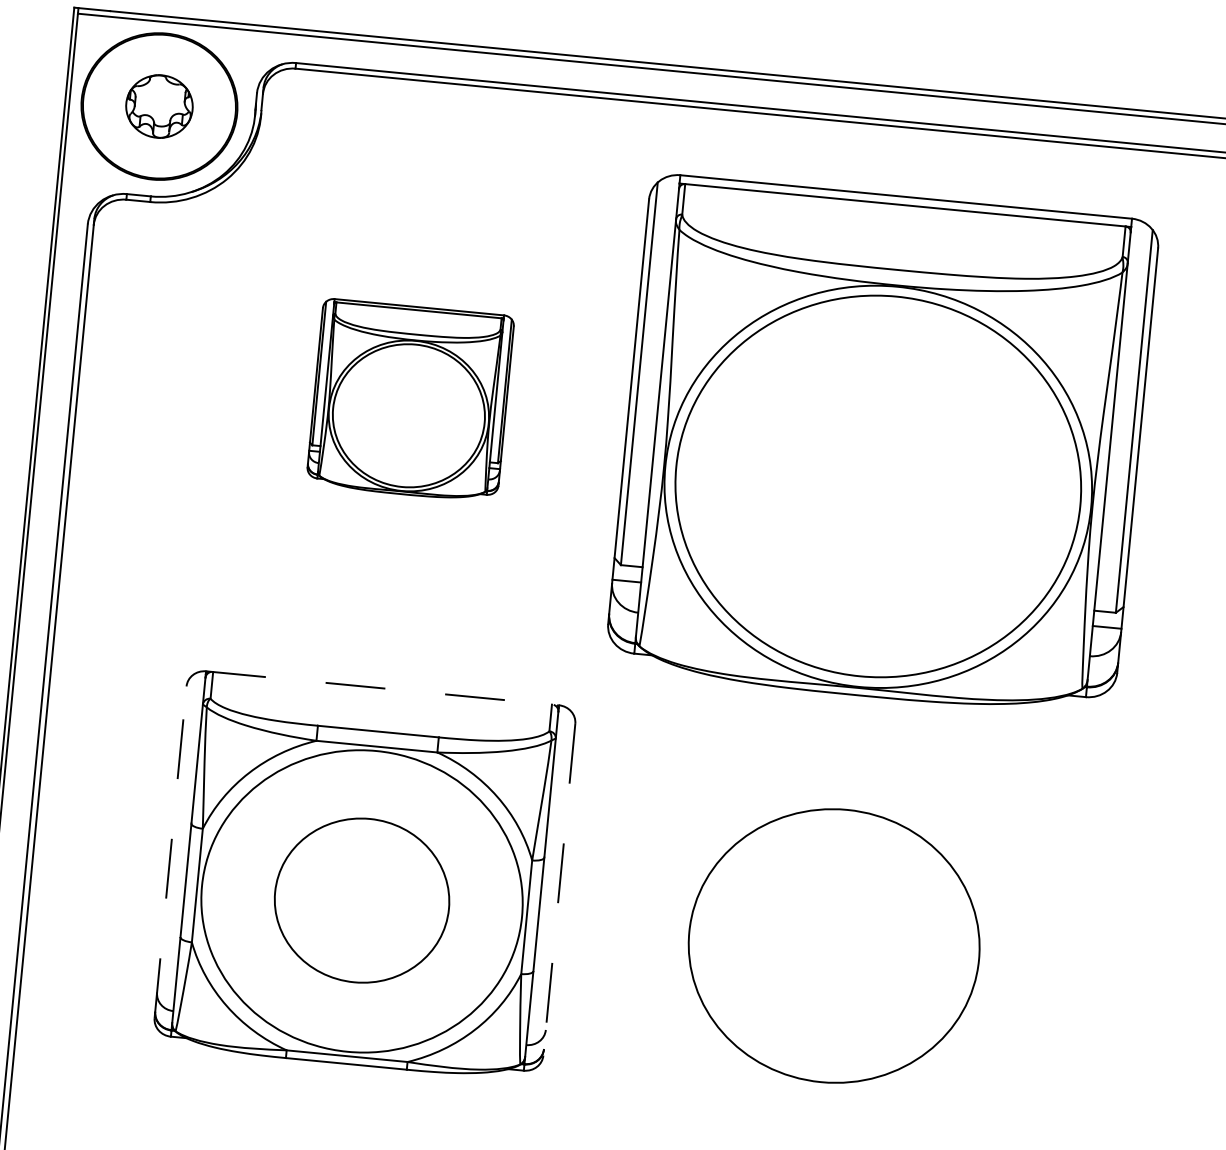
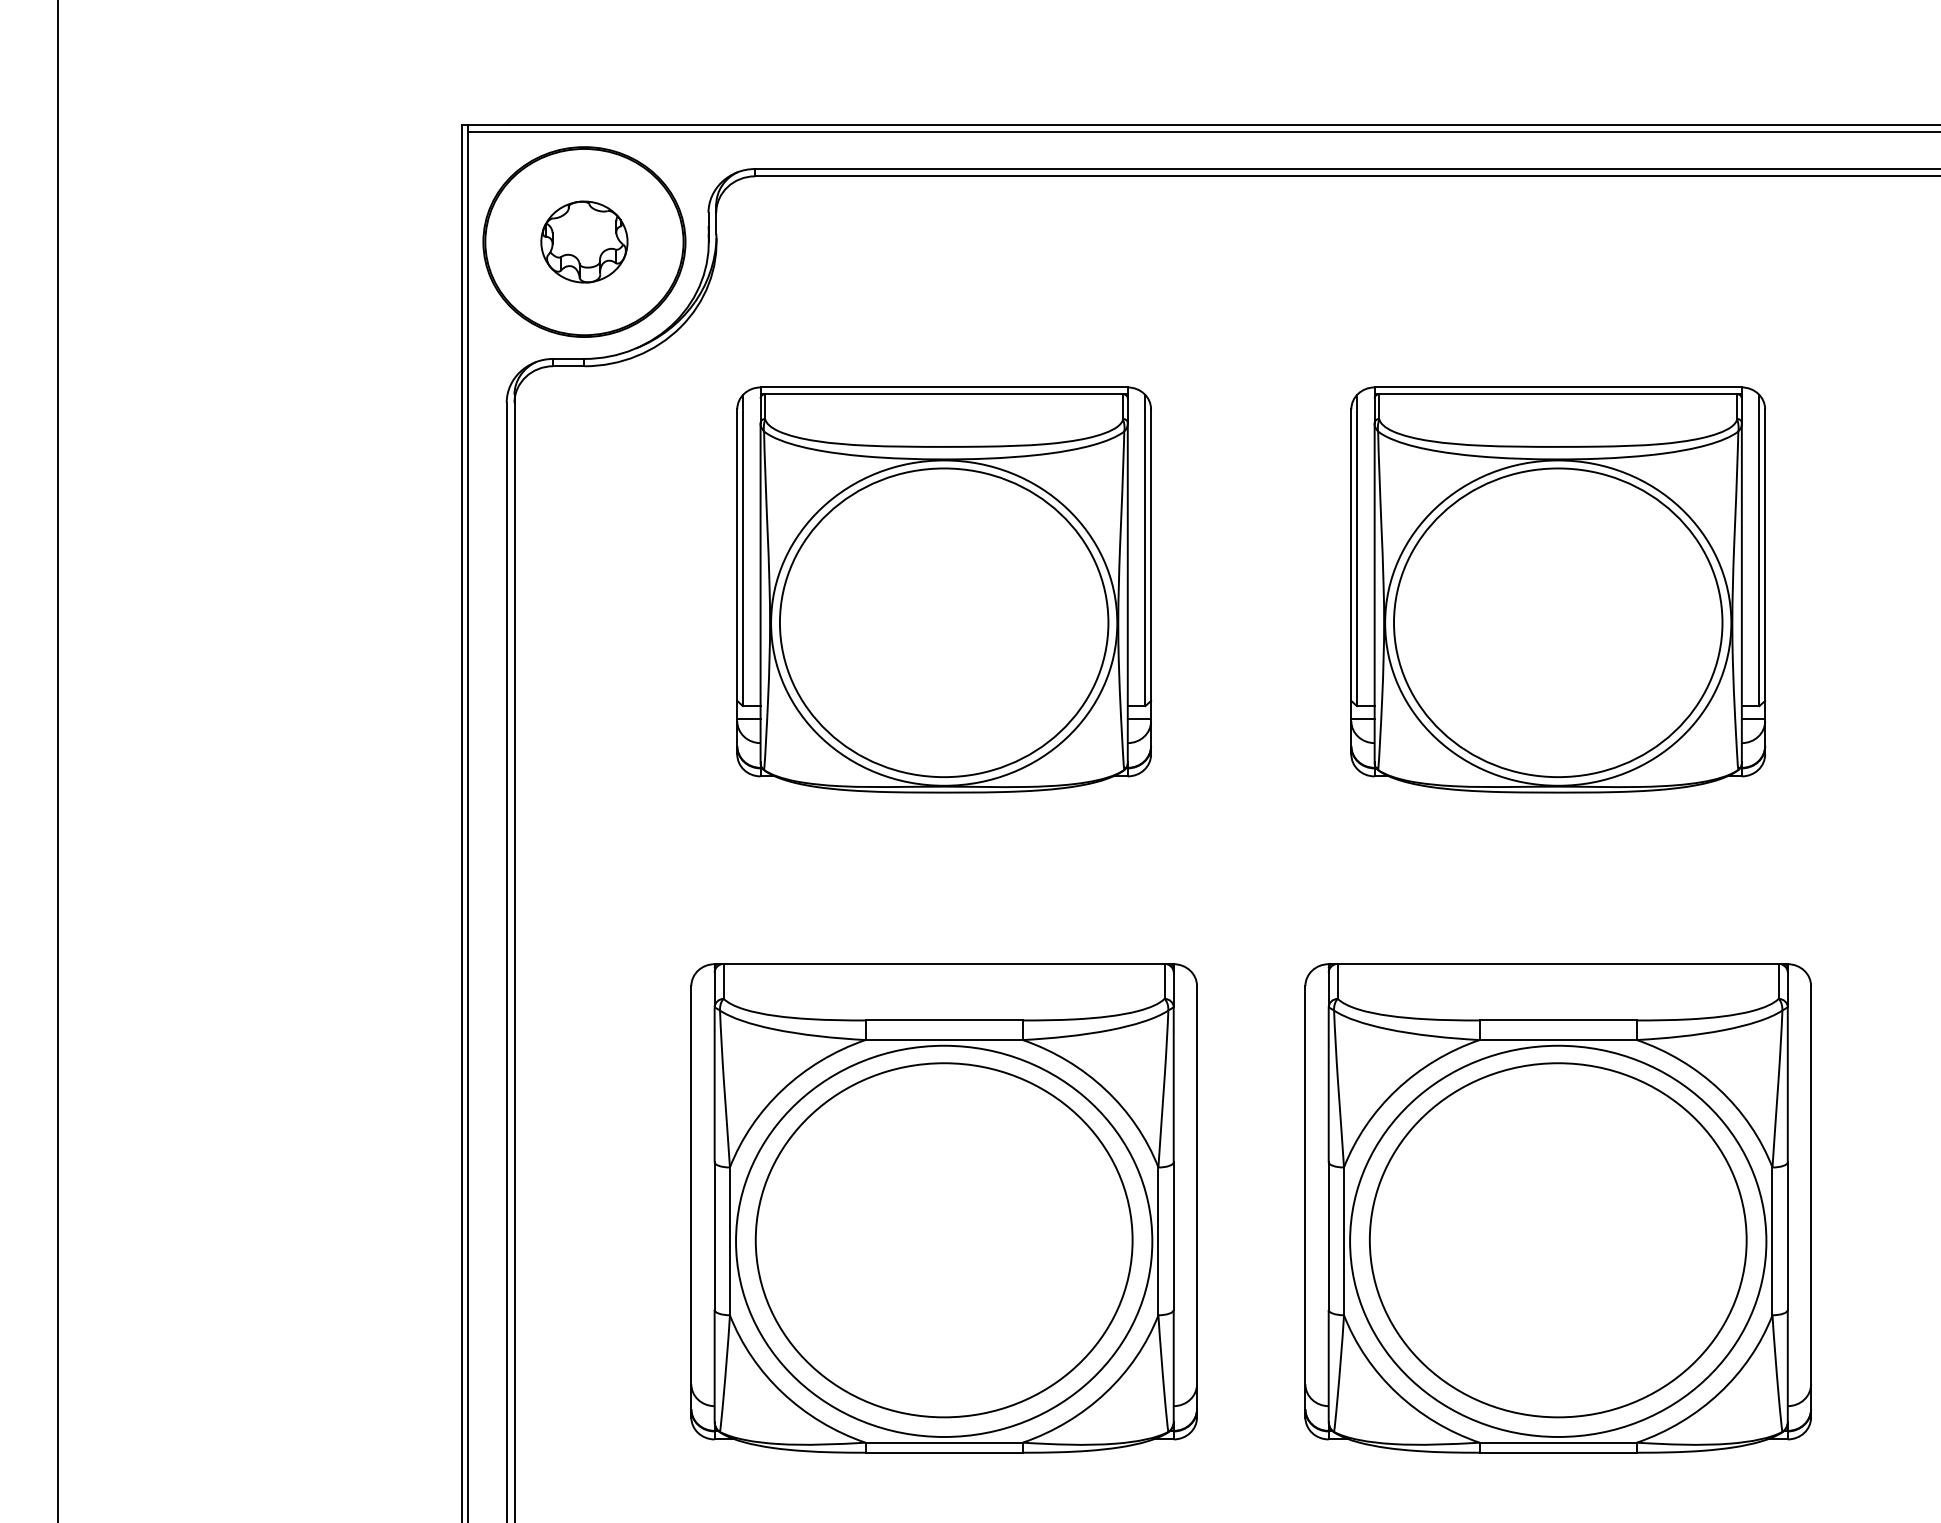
part: (410, 400) -> (944, 589), size x1.67
part: (882, 445) -> (1558, 589), size x0.62
line: (382, 688) -> (944, 964), dashed -> solid
line: (170, 852) -> (691, 1201), dashed -> solid
line: (559, 889) -> (1197, 1201), dashed -> solid
part: (361, 900) -> (943, 1240), size x1.67
part: (835, 921) -> (1557, 1208), added

